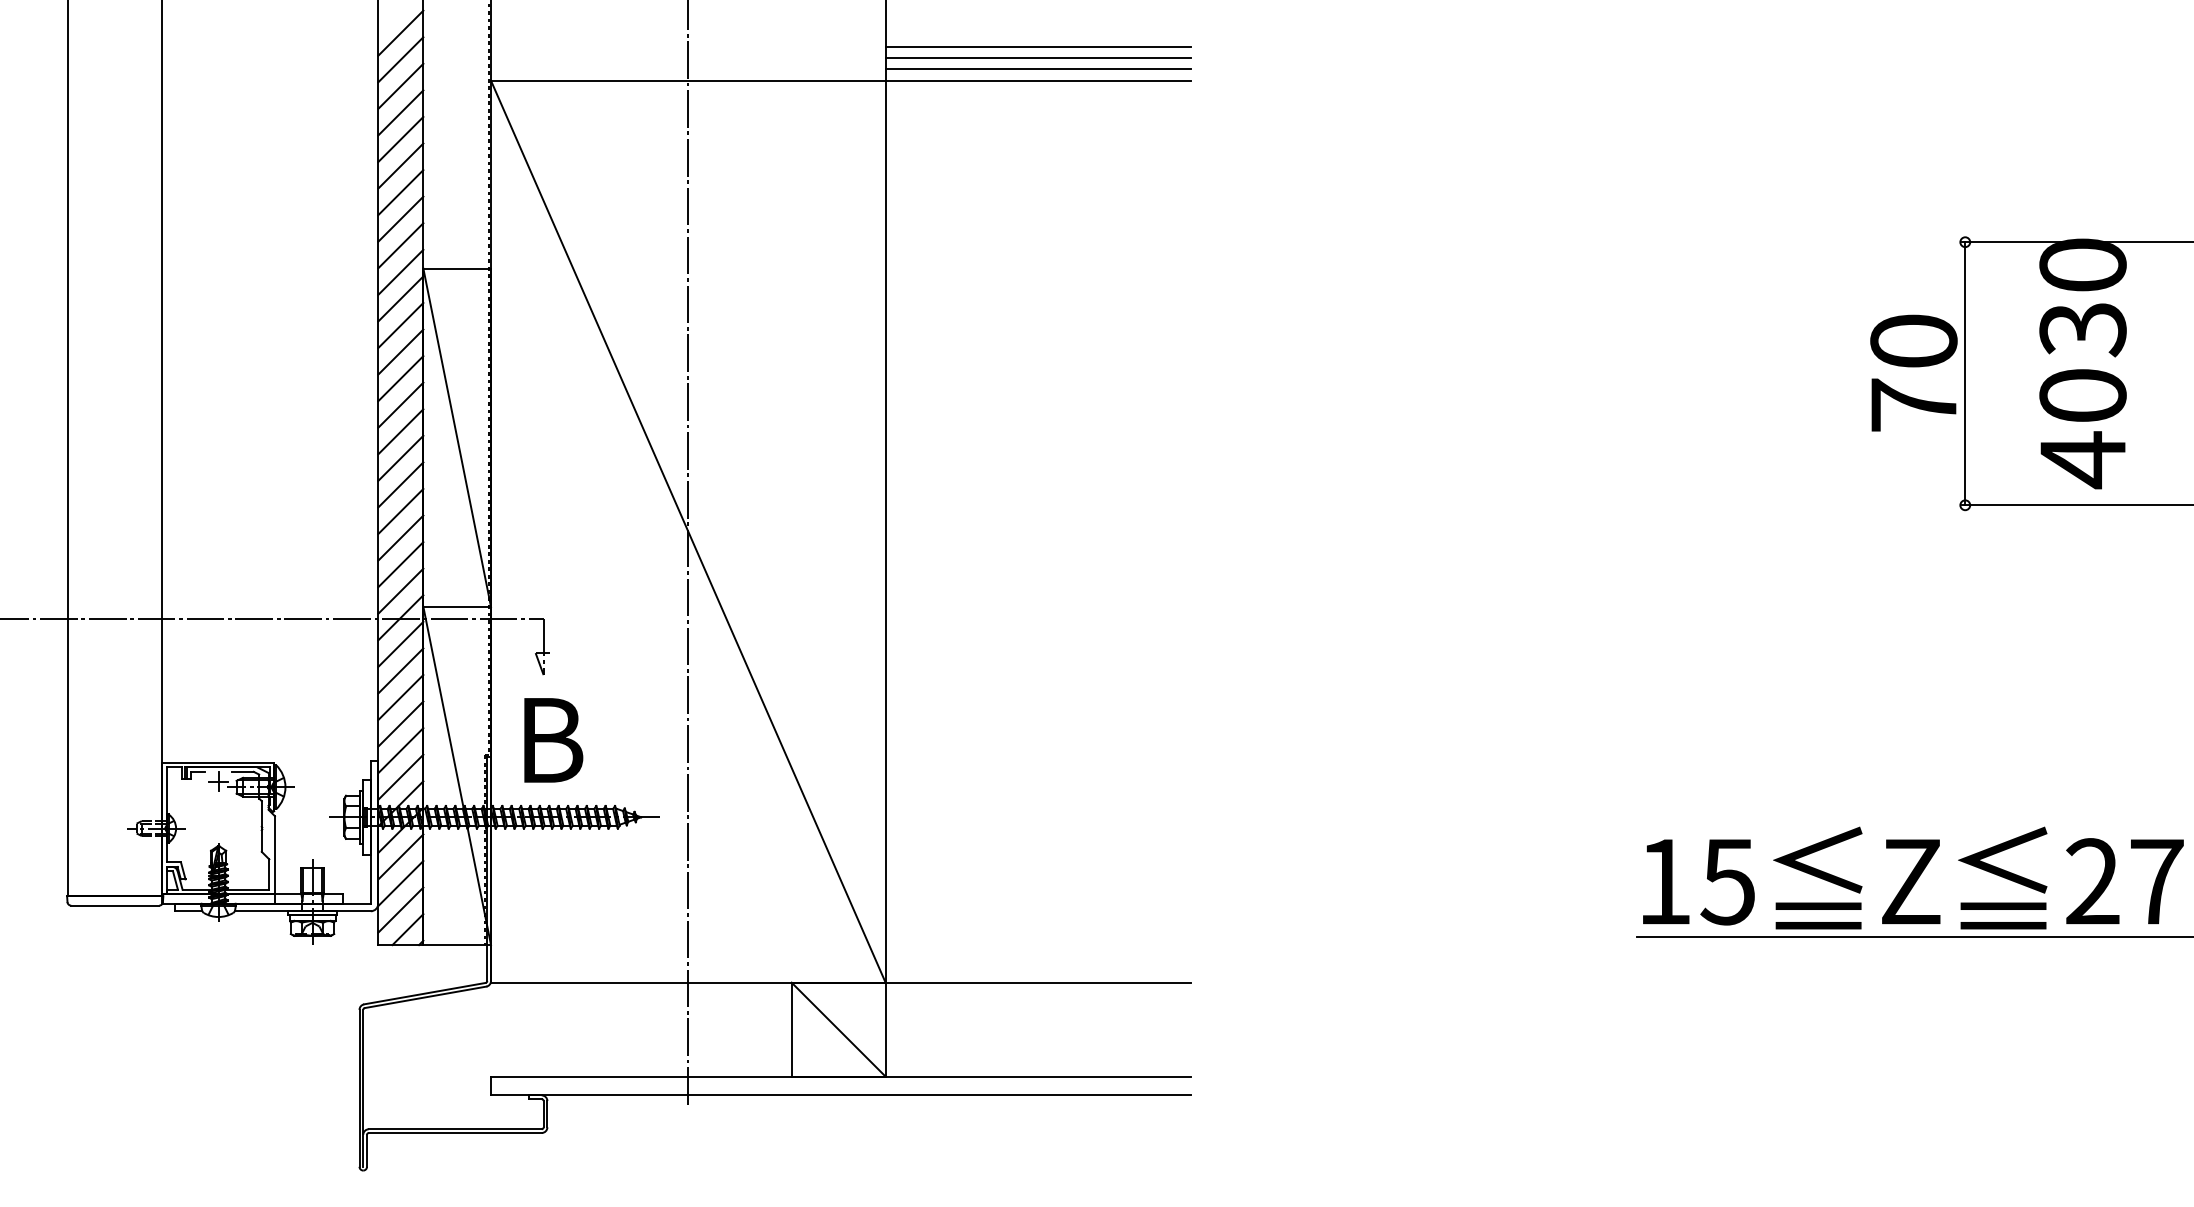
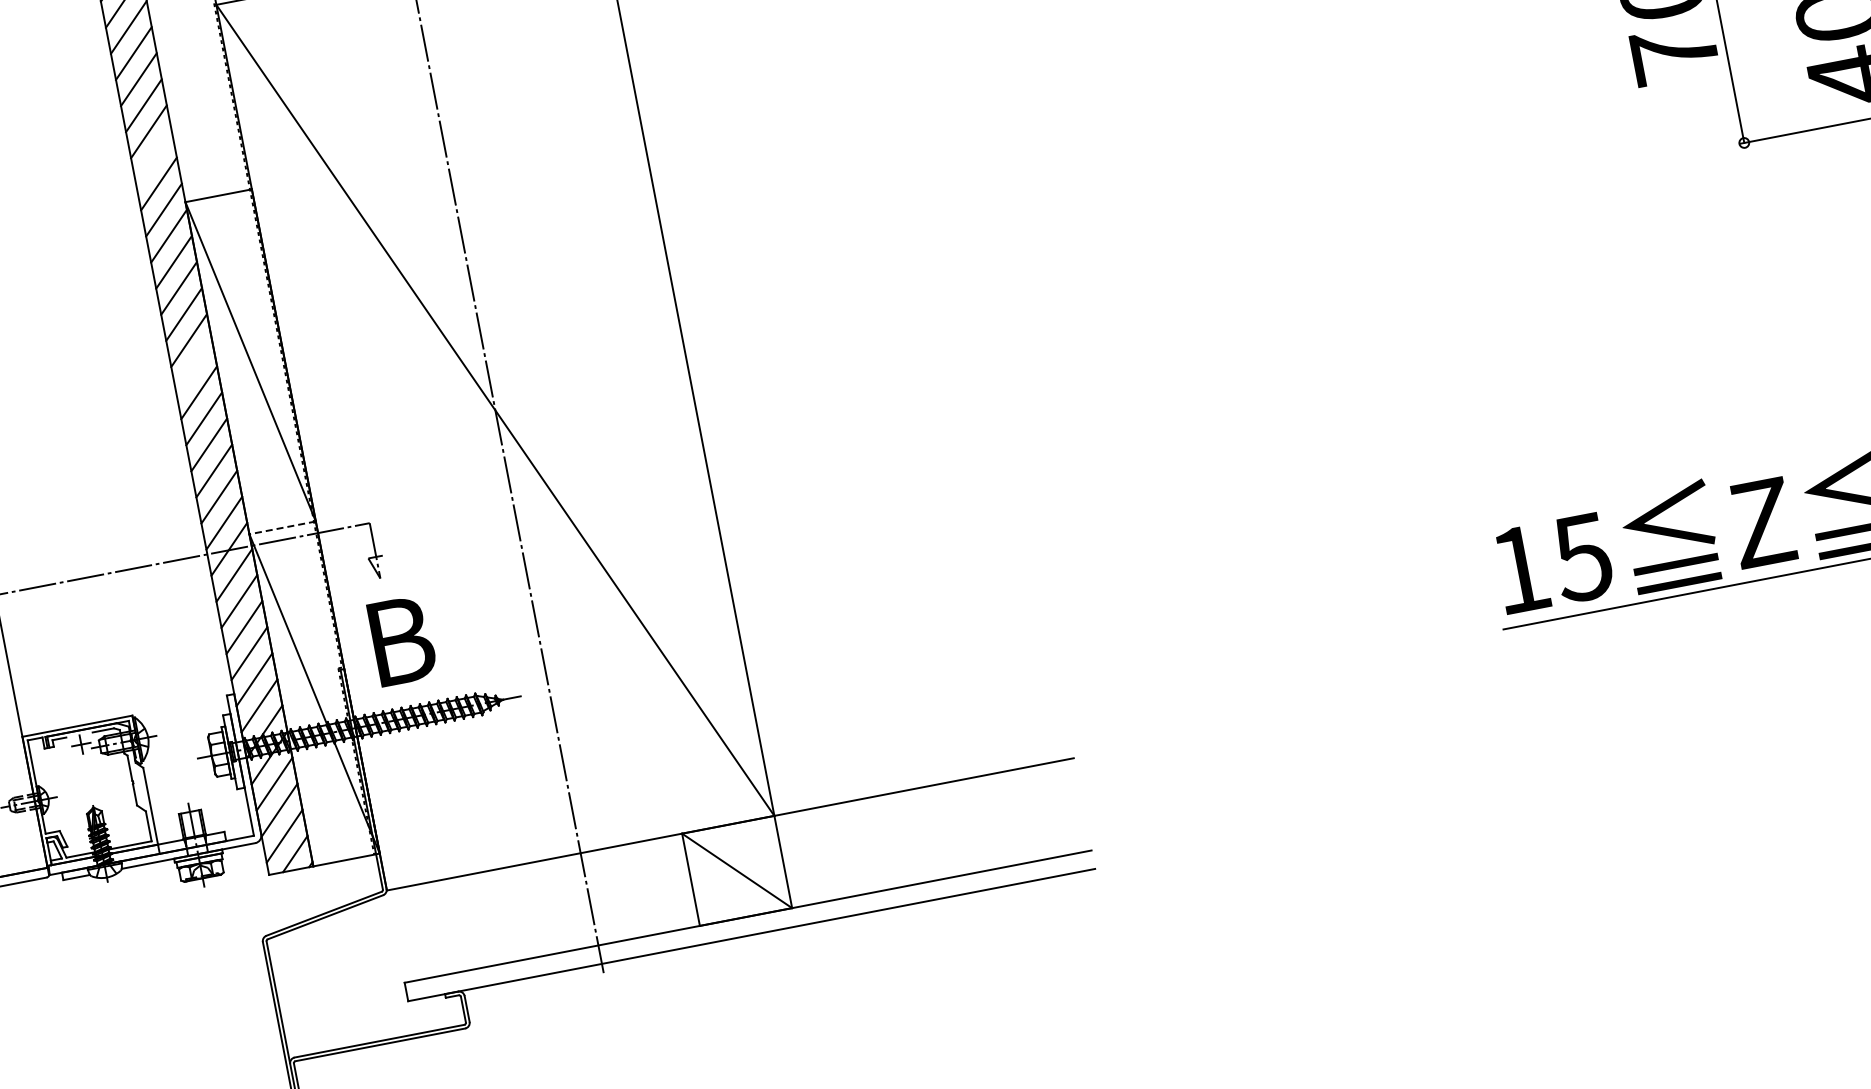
line: (400, 218) -> (153, 157), removed
line: (400, 431) -> (193, 366), removed
line: (457, 606) -> (282, 527), solid -> dashed

